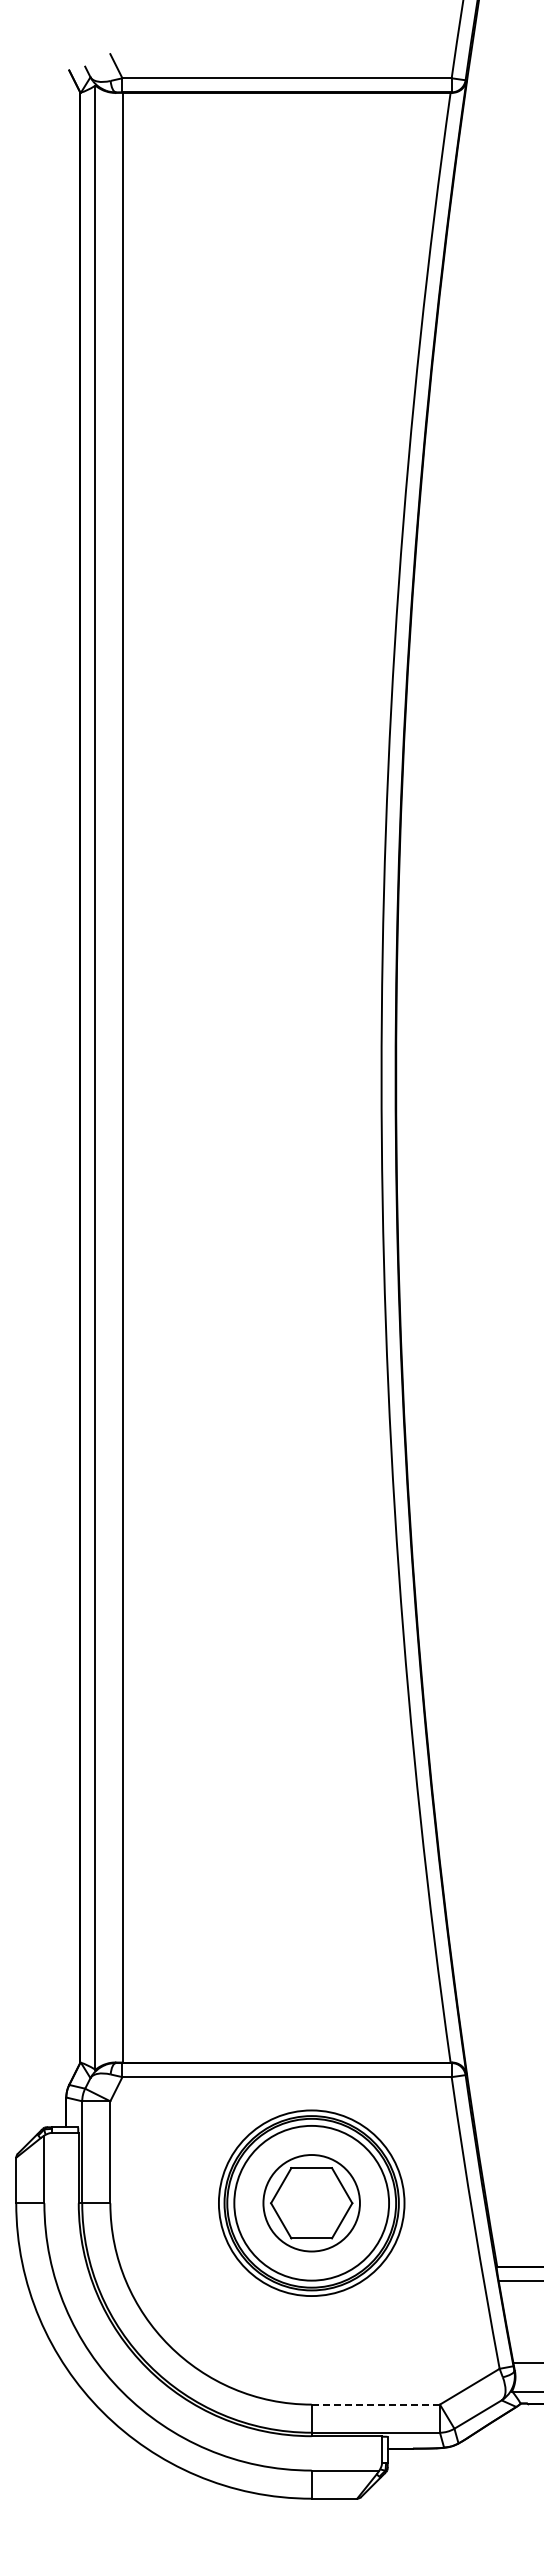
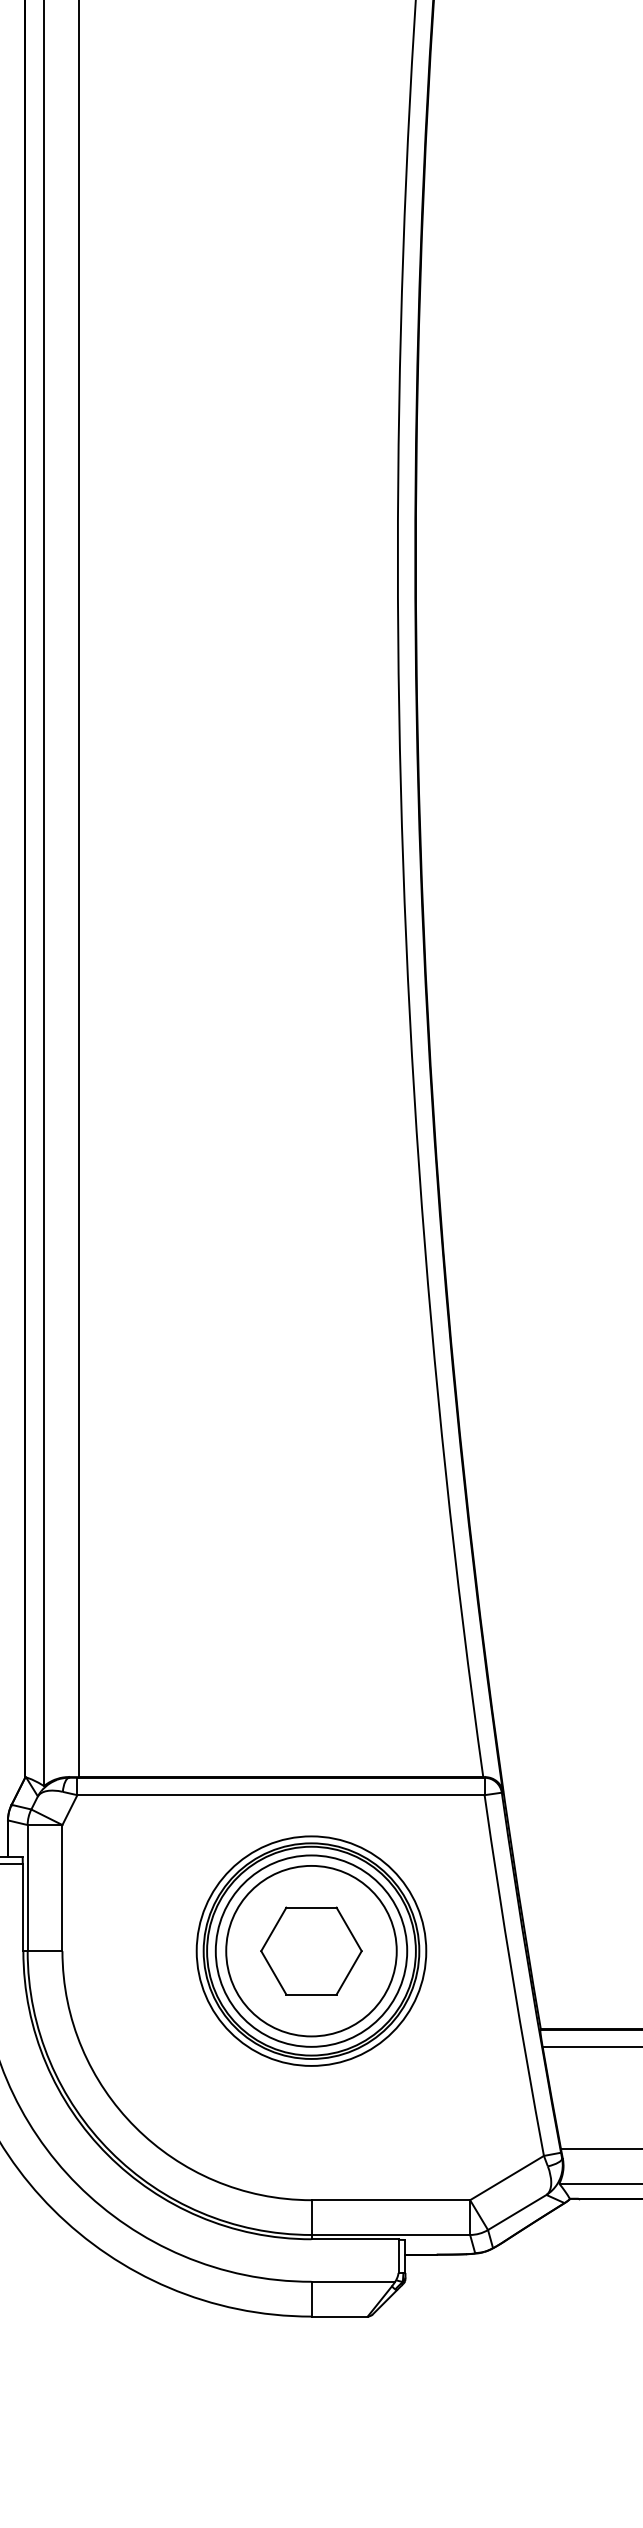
circle: (311, 2203) -> (311, 1951), size x1.43
line: (375, 2404) -> (390, 2200), dashed -> solid

